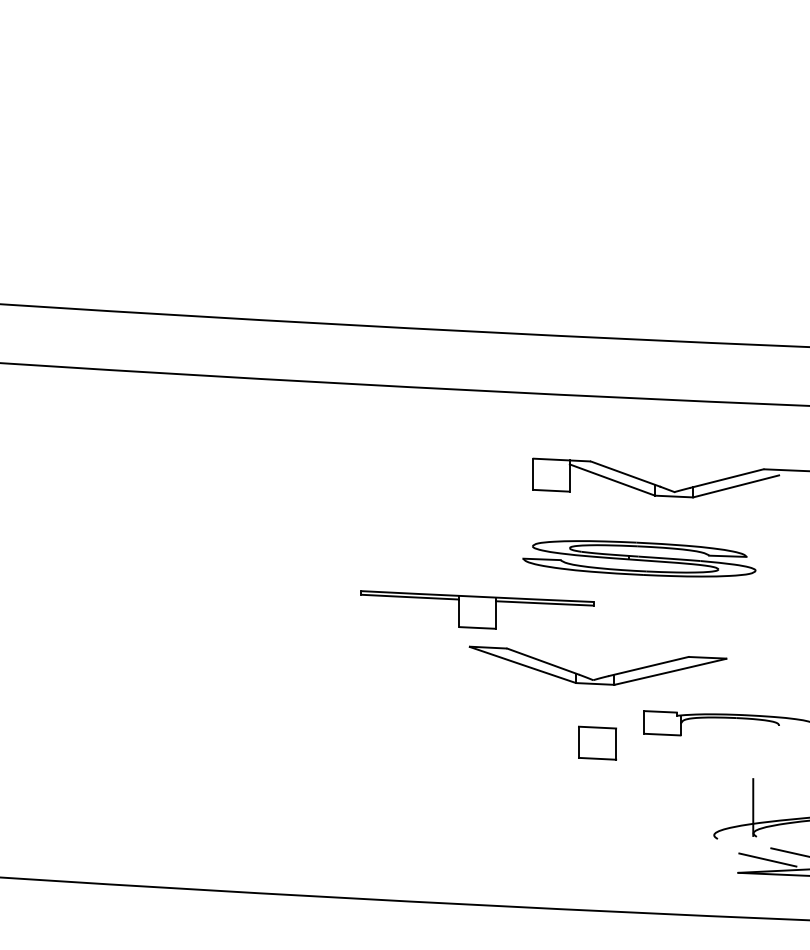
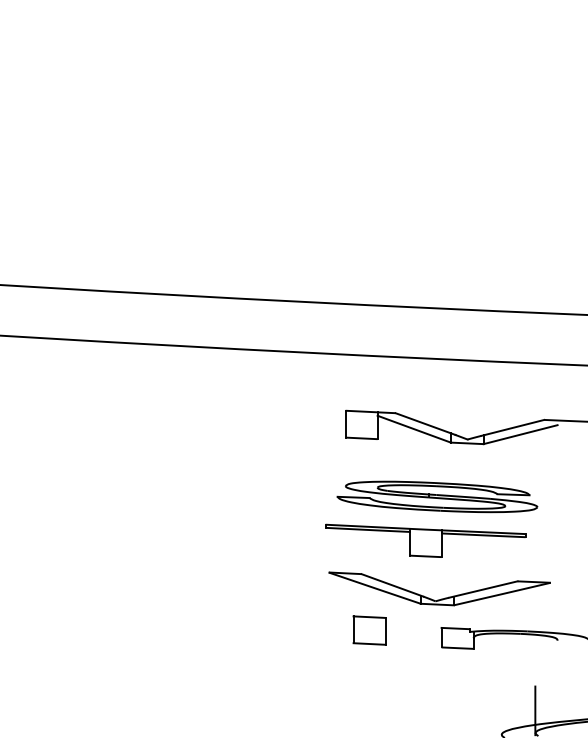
part: (477, 609) -> (425, 540), moved
part: (598, 677) -> (440, 599), moved
part: (597, 742) -> (369, 629), moved

